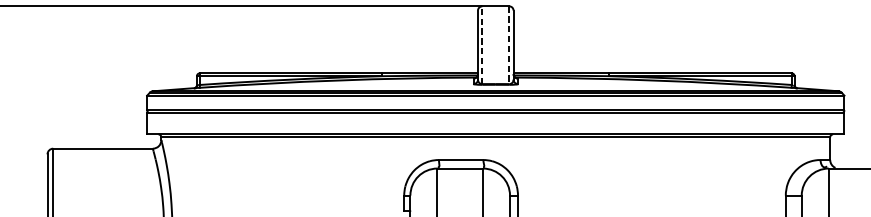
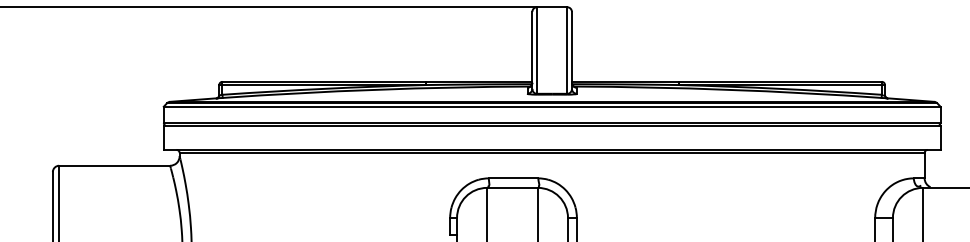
line: (482, 45) -> (537, 50), dashed -> solid
line: (509, 46) -> (567, 51), dashed -> solid

